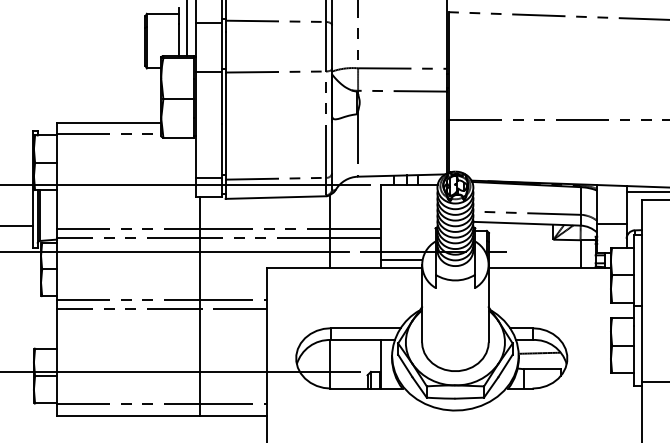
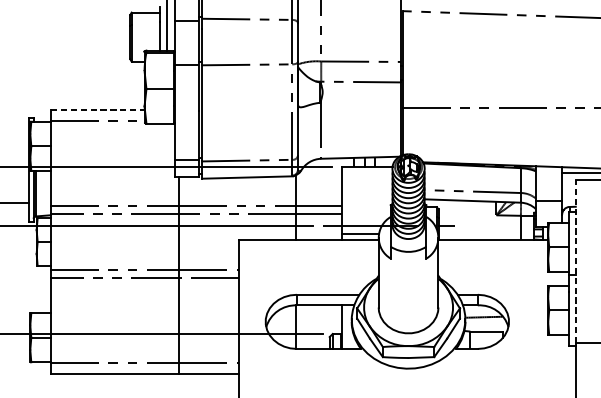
line: (109, 122) -> (98, 110), solid -> dashed
line: (641, 291) -> (575, 261), solid -> dashed

